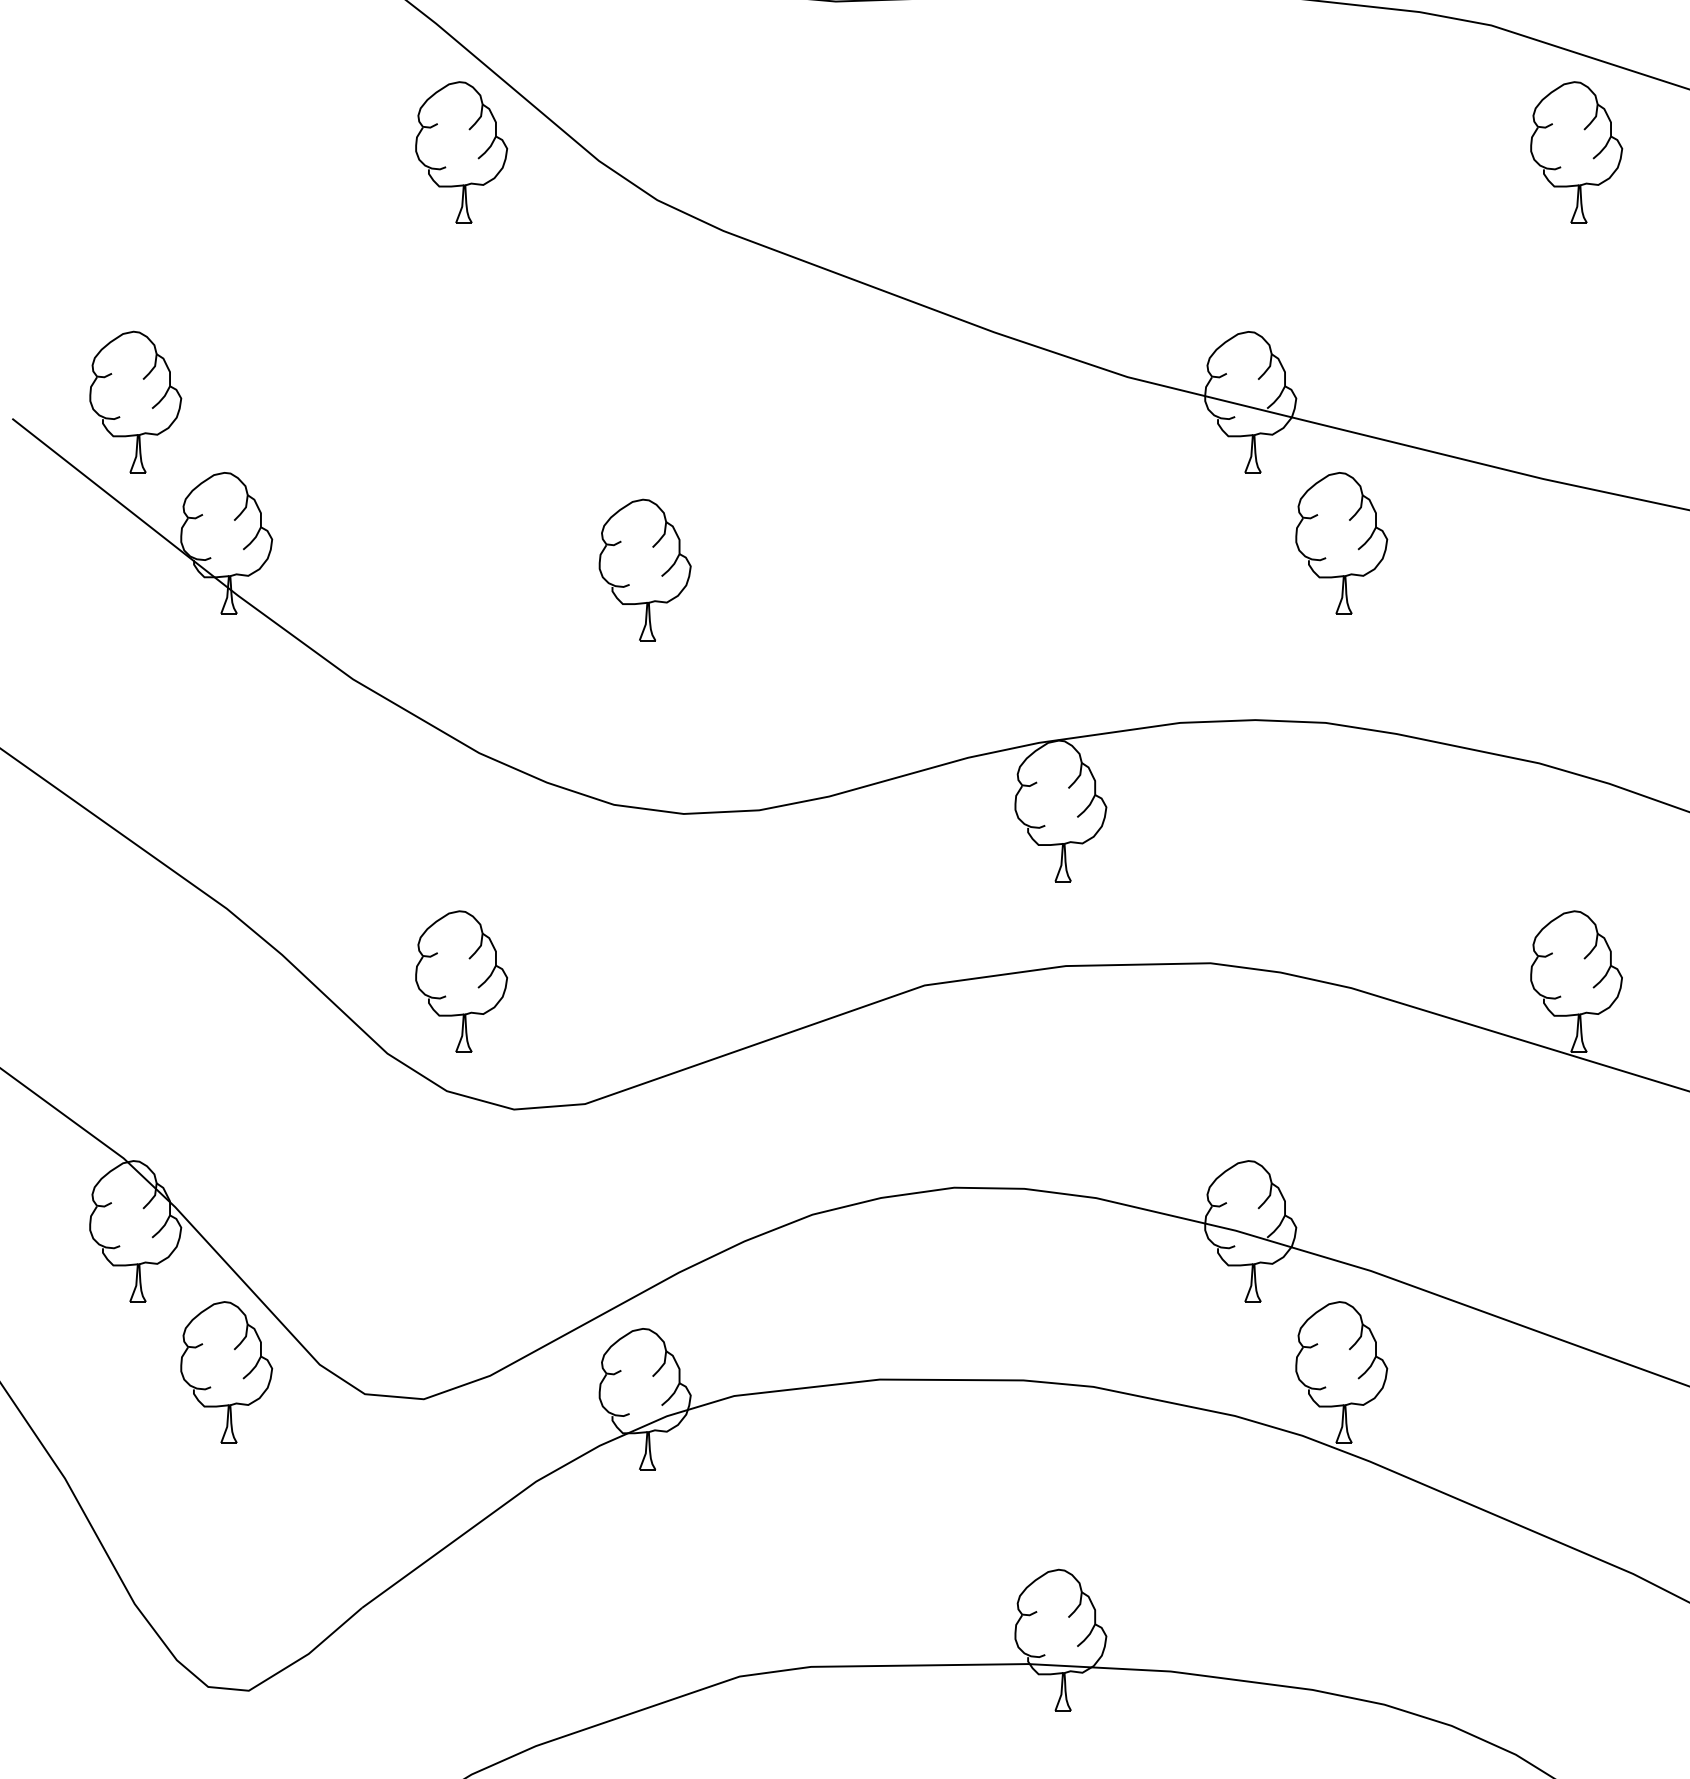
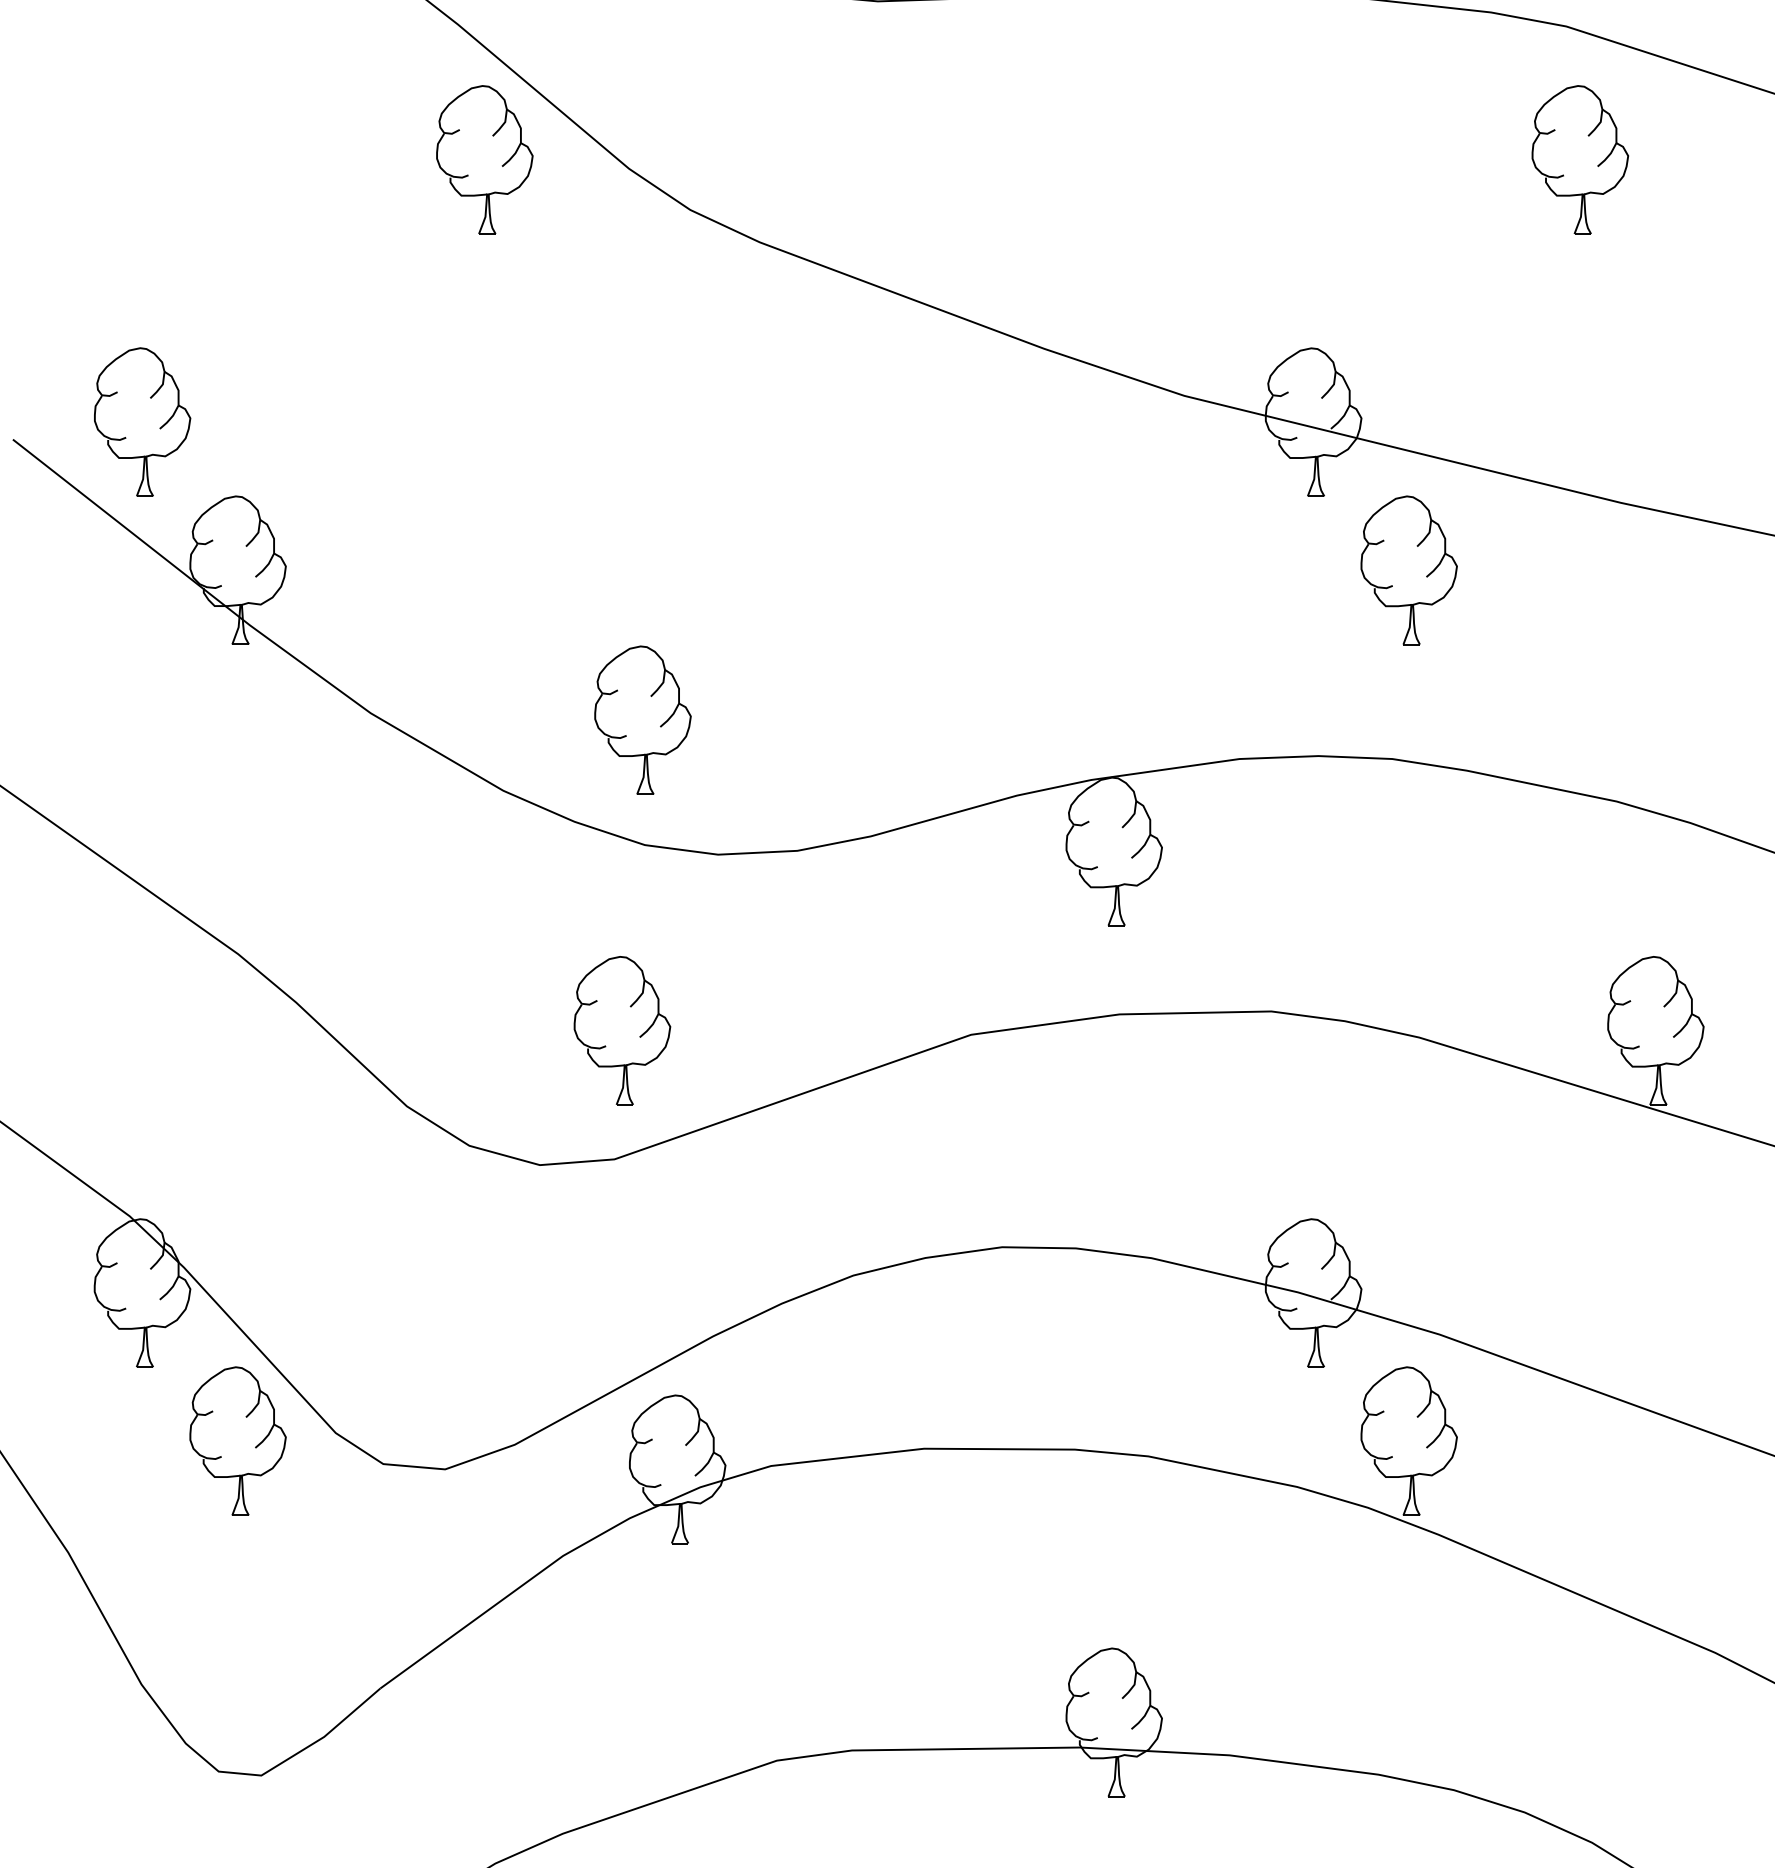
part: (1576, 152) -> (1580, 159), moved
part: (644, 569) -> (642, 719), moved
part: (461, 981) -> (622, 1030), moved

